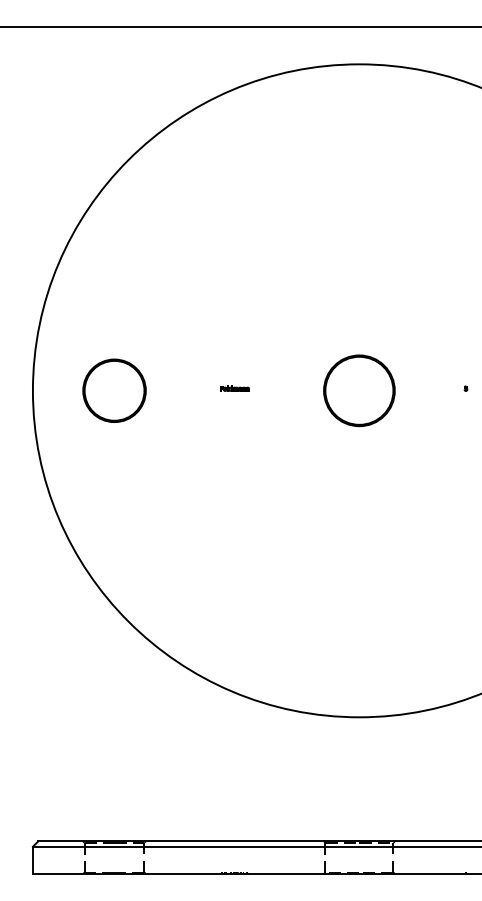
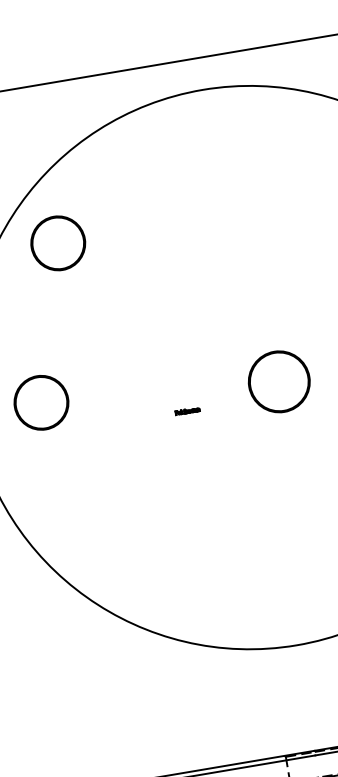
part: (164, 211) -> (58, 243), added
part: (234, 388) -> (187, 411), moved
part: (359, 390) -> (279, 381), moved

